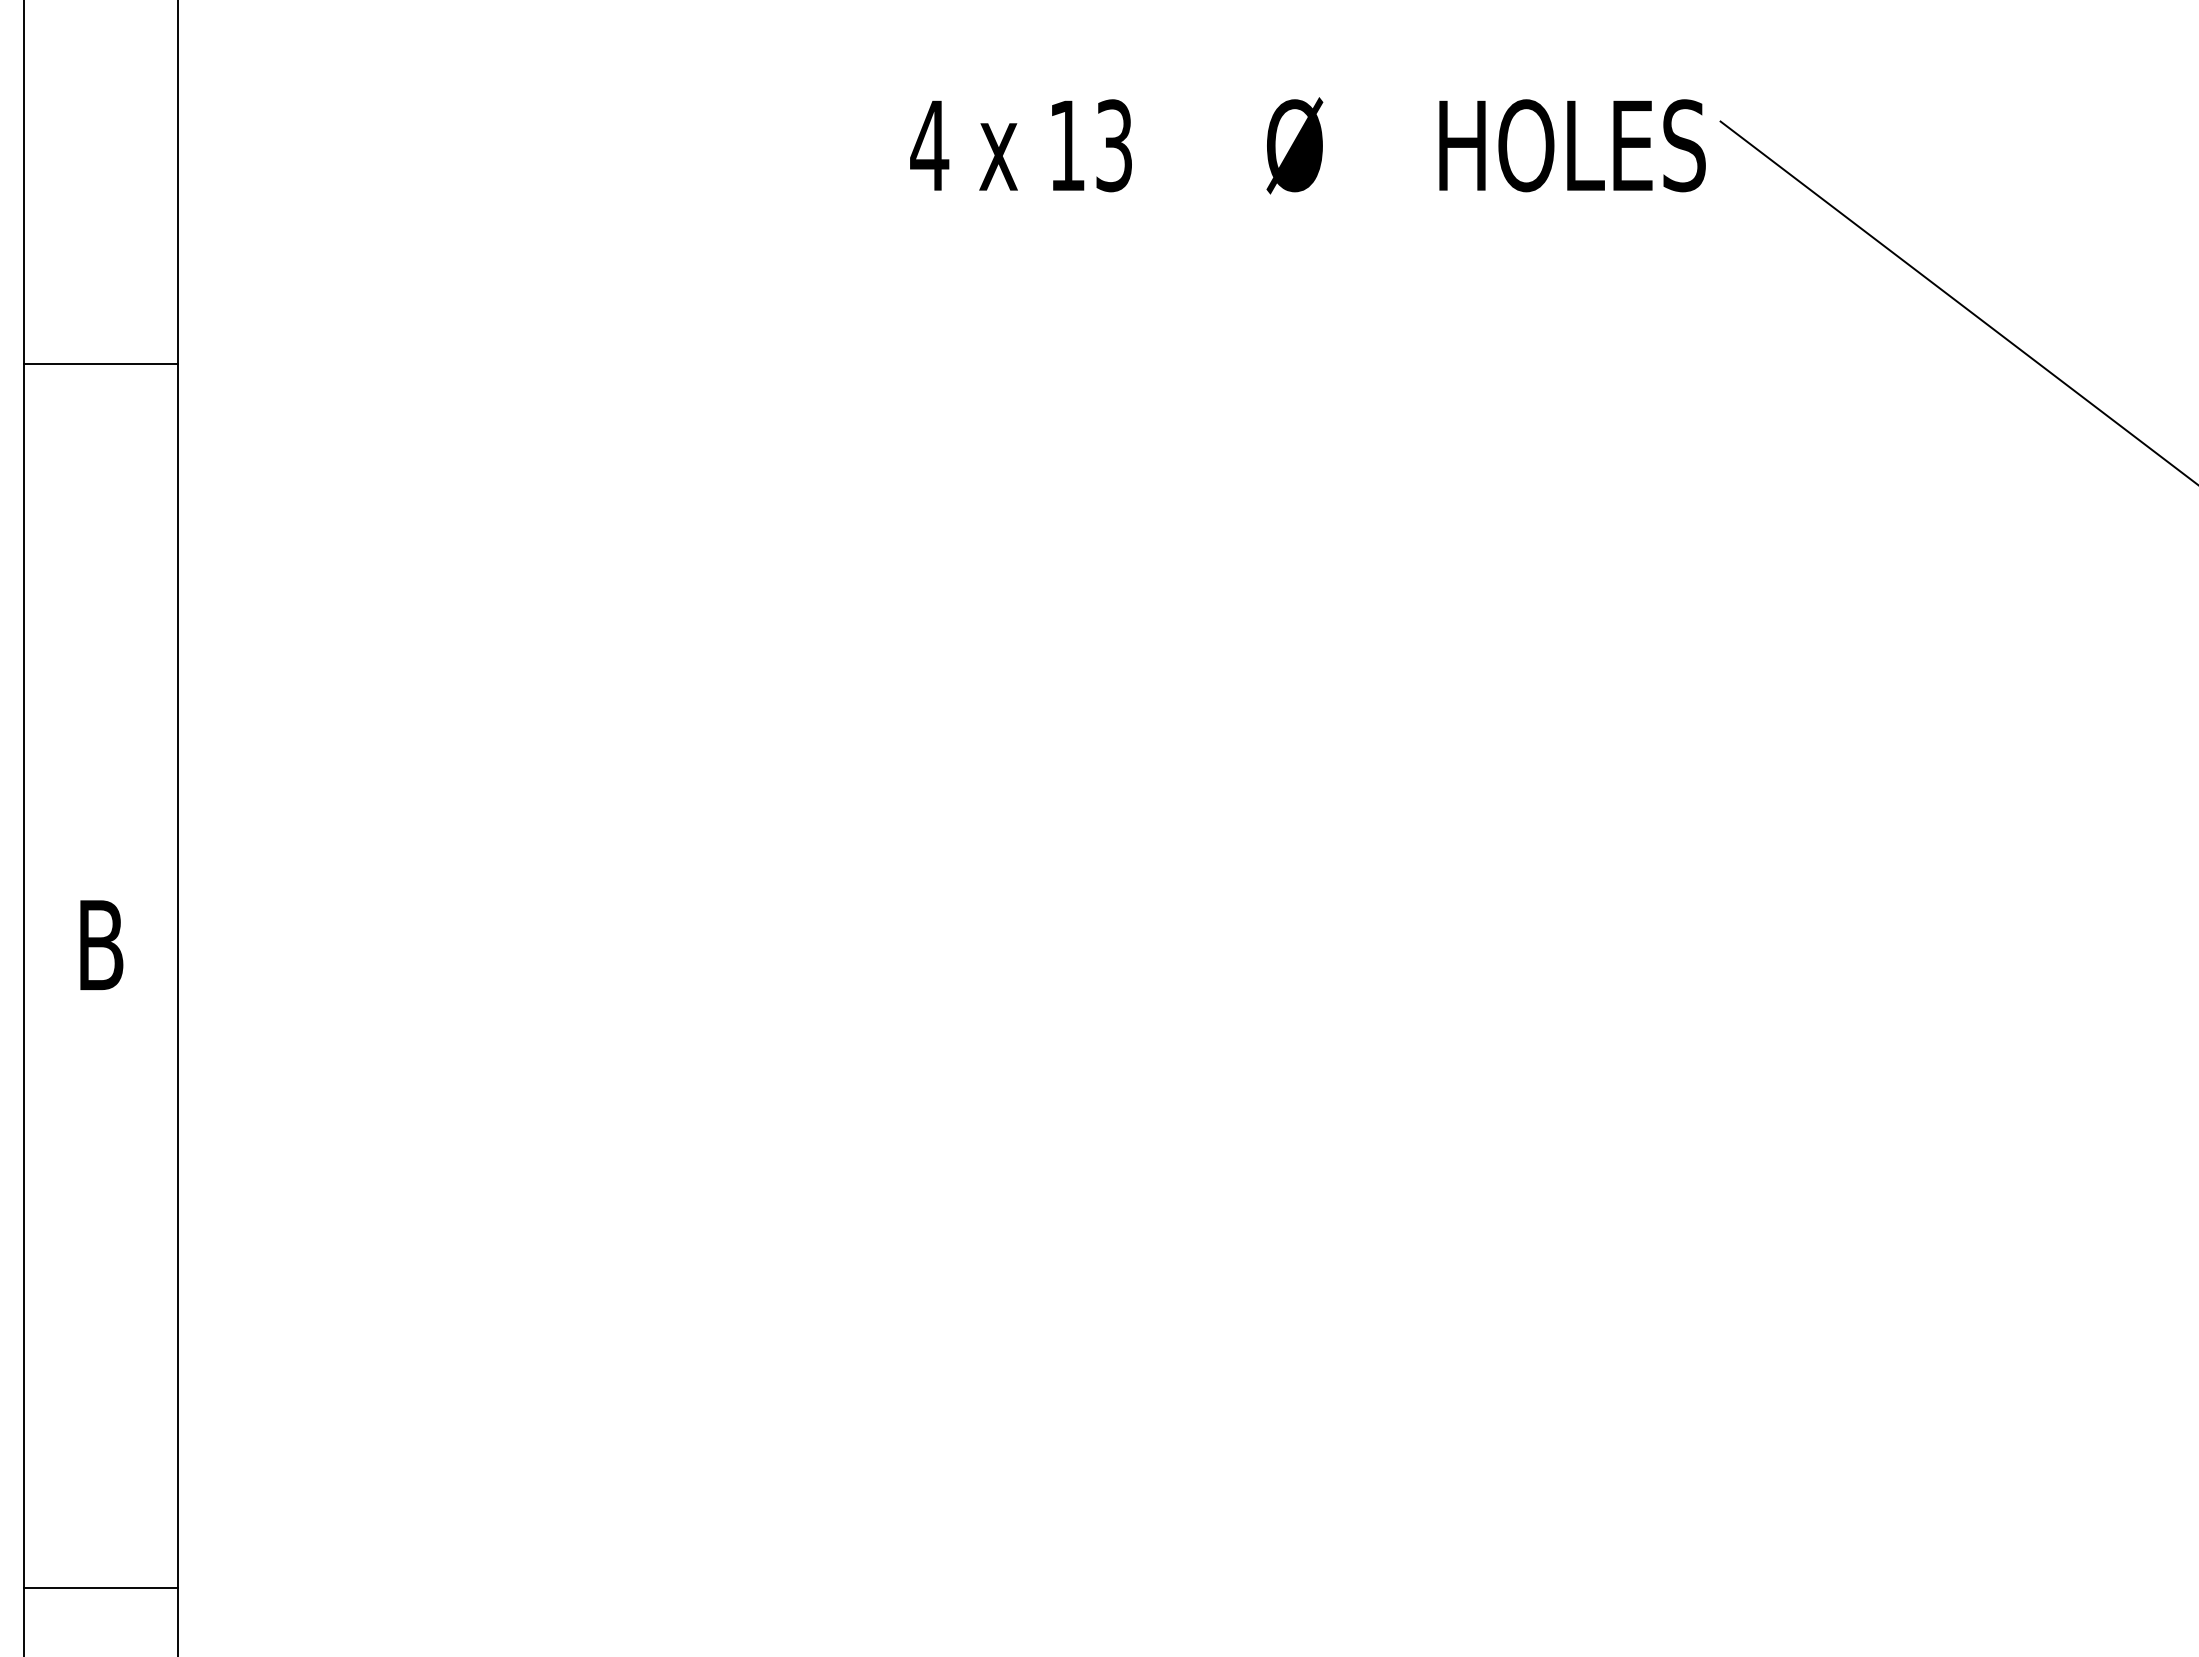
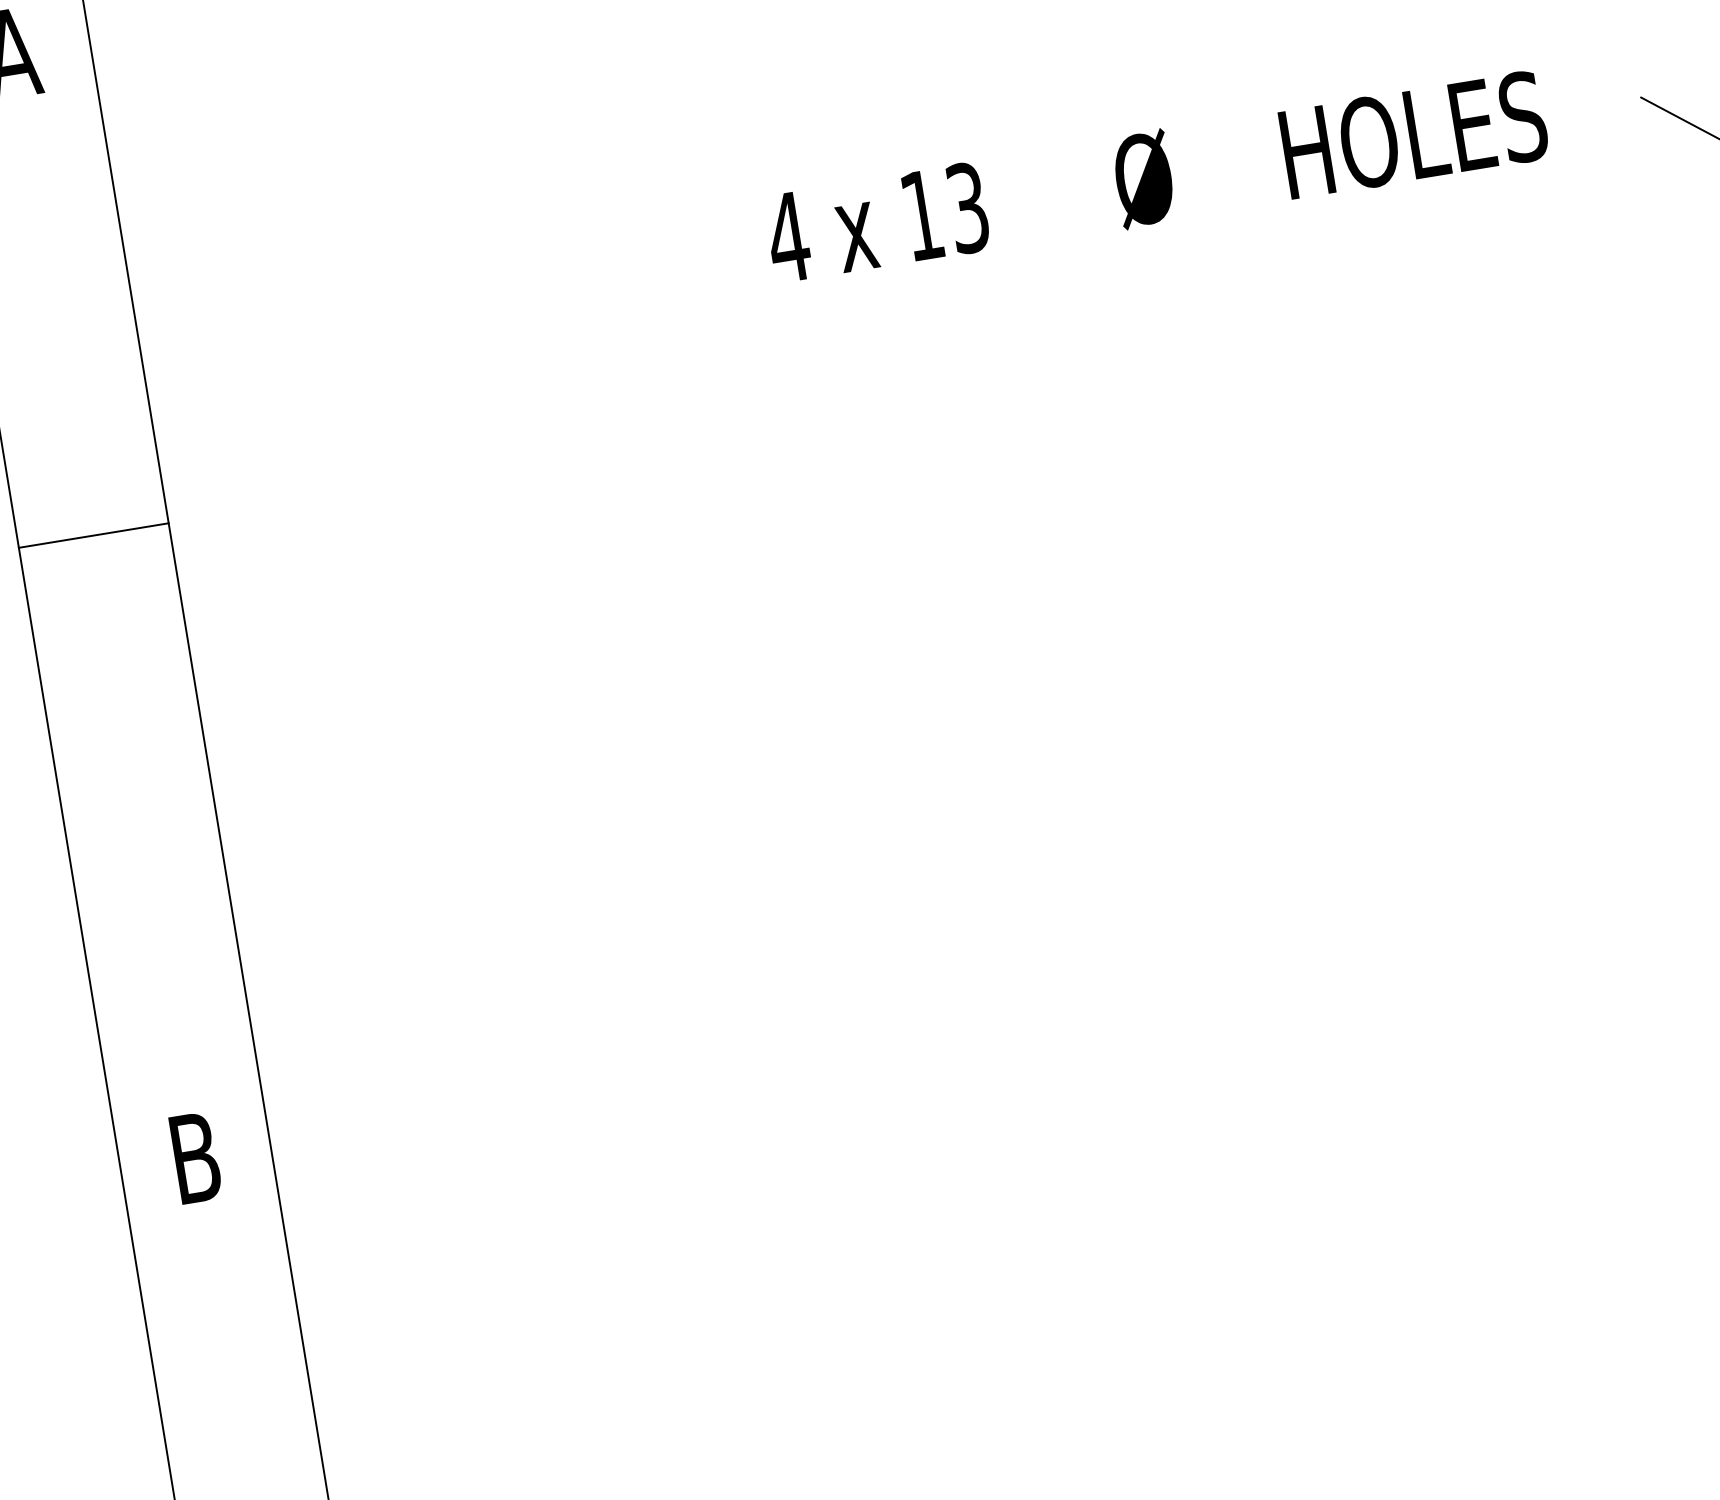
text: (1307, 145) -> (1156, 176), moved
line: (101, 364) -> (93, 535), moved

